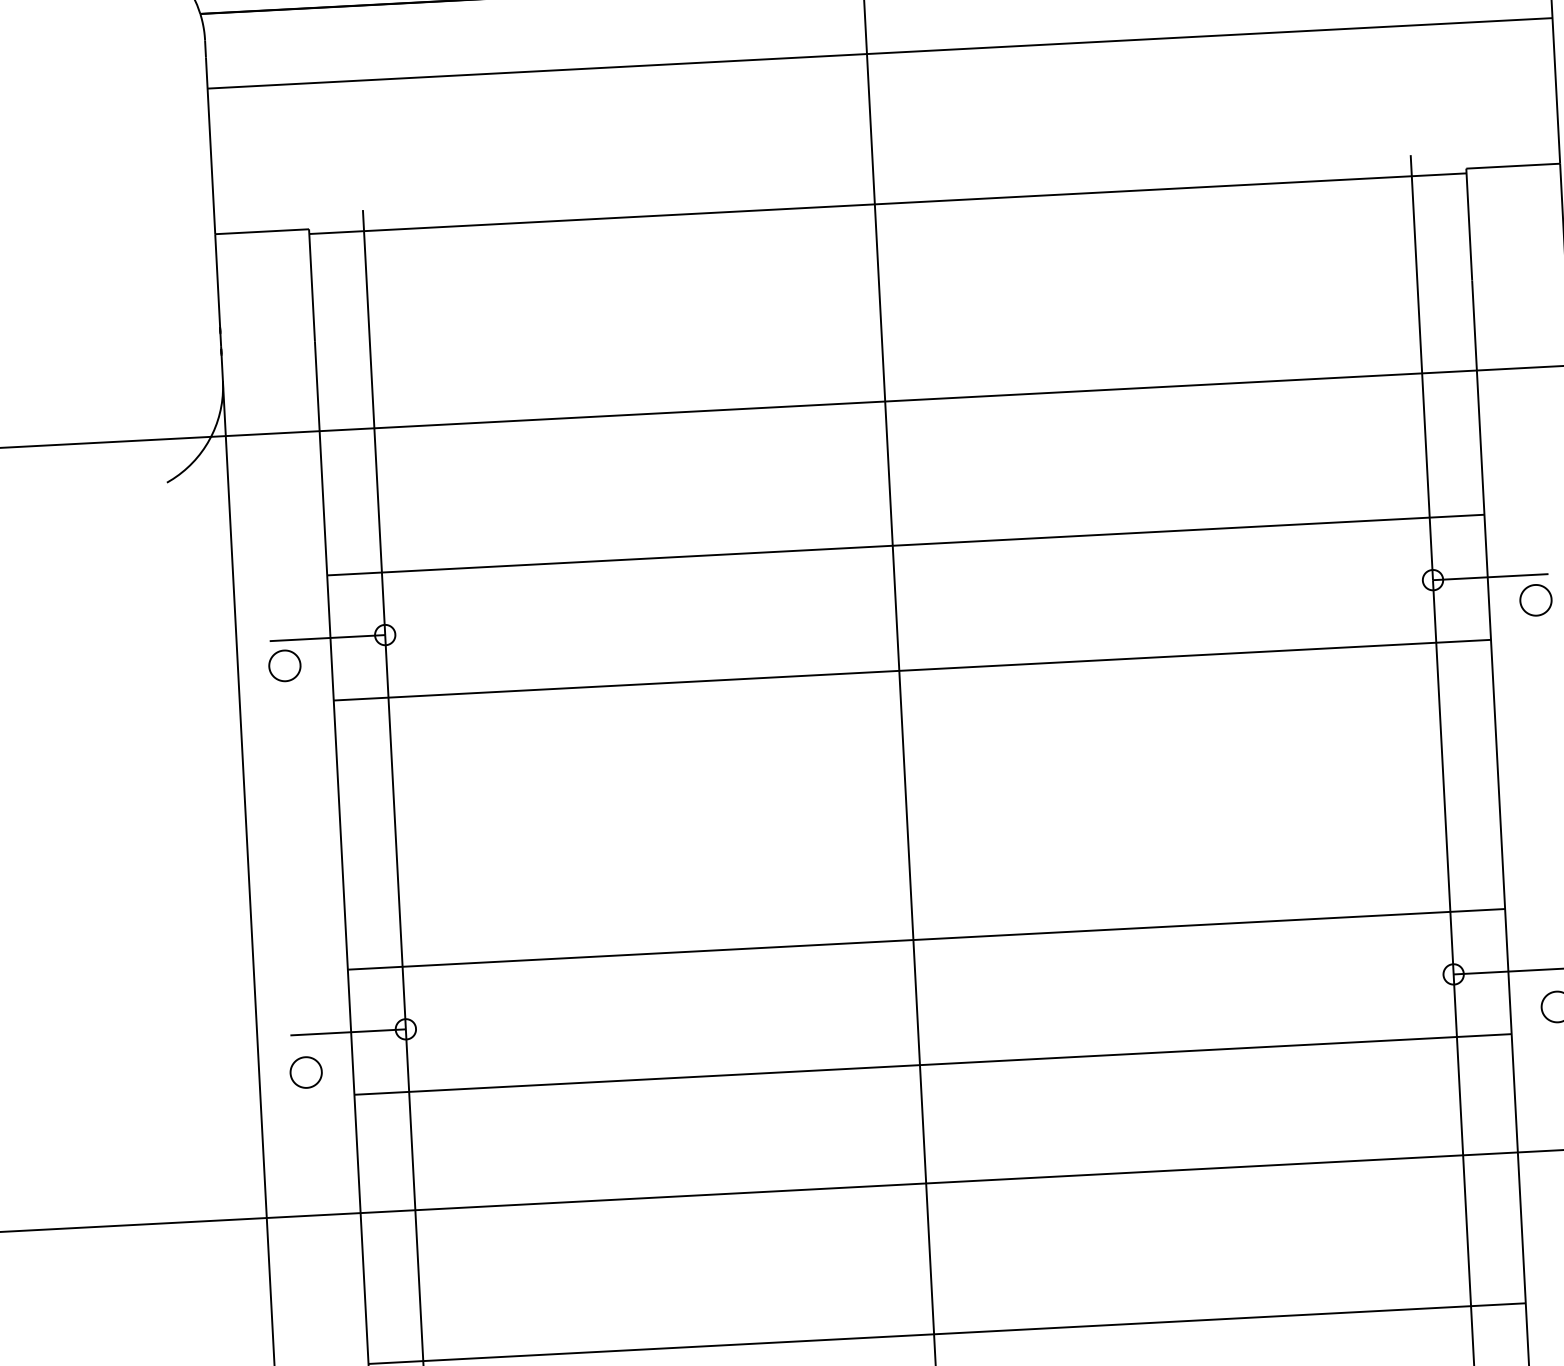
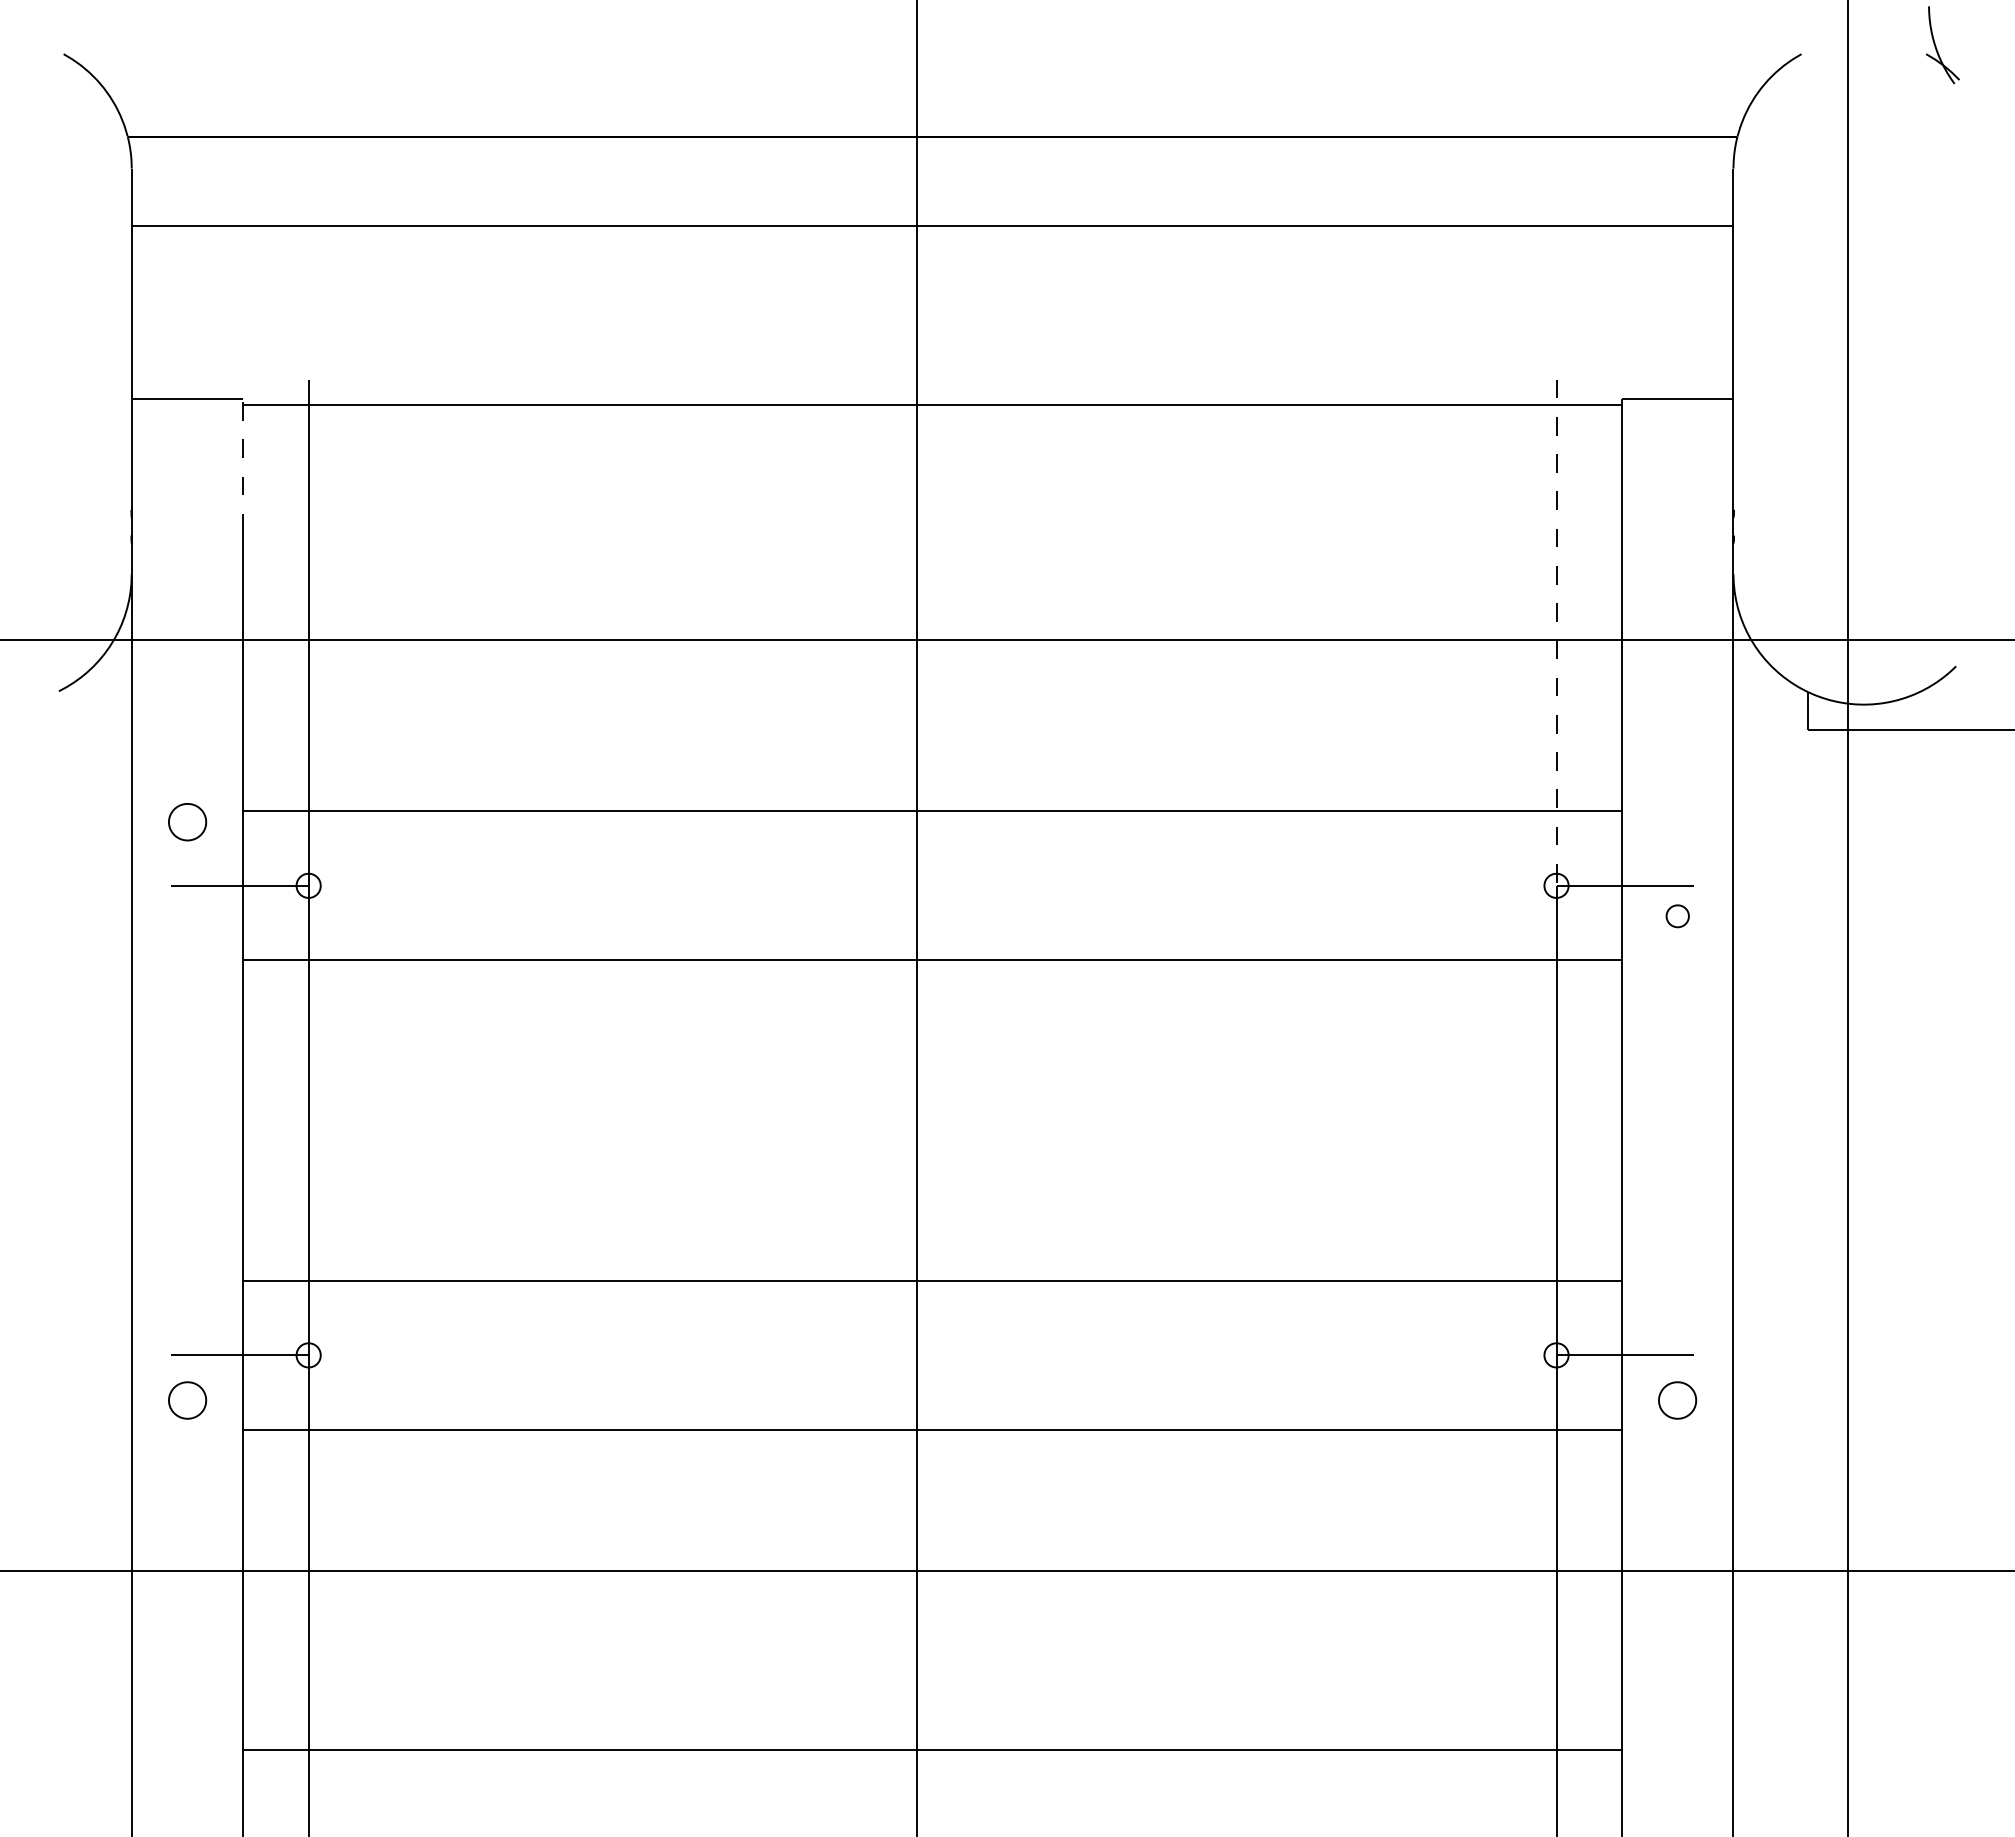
line: (312, 285) -> (243, 465), solid -> dashed
line: (1421, 368) -> (1556, 633), solid -> dashed
part: (1535, 600) -> (1677, 916), size x0.6
part: (284, 666) -> (187, 822), moved

